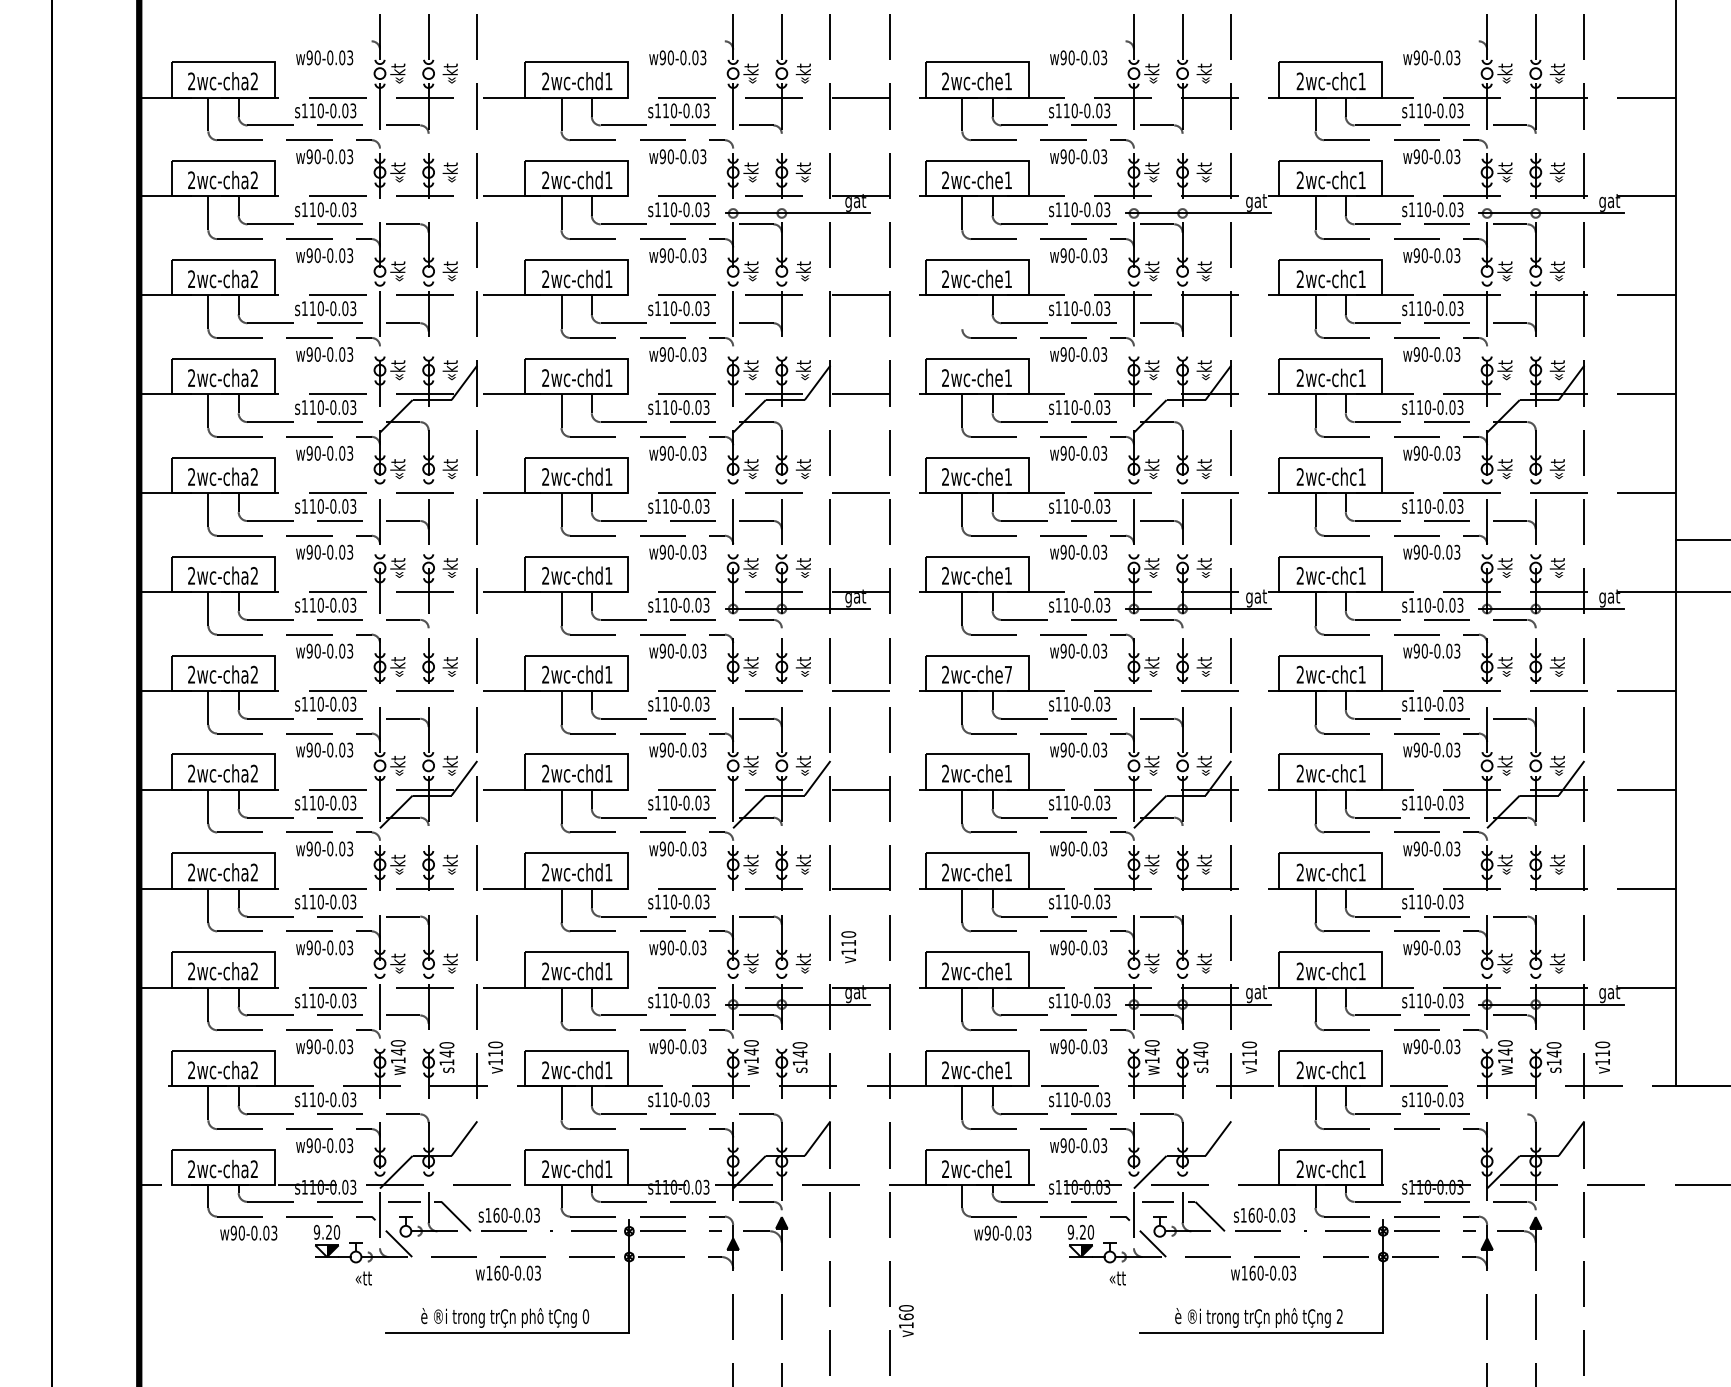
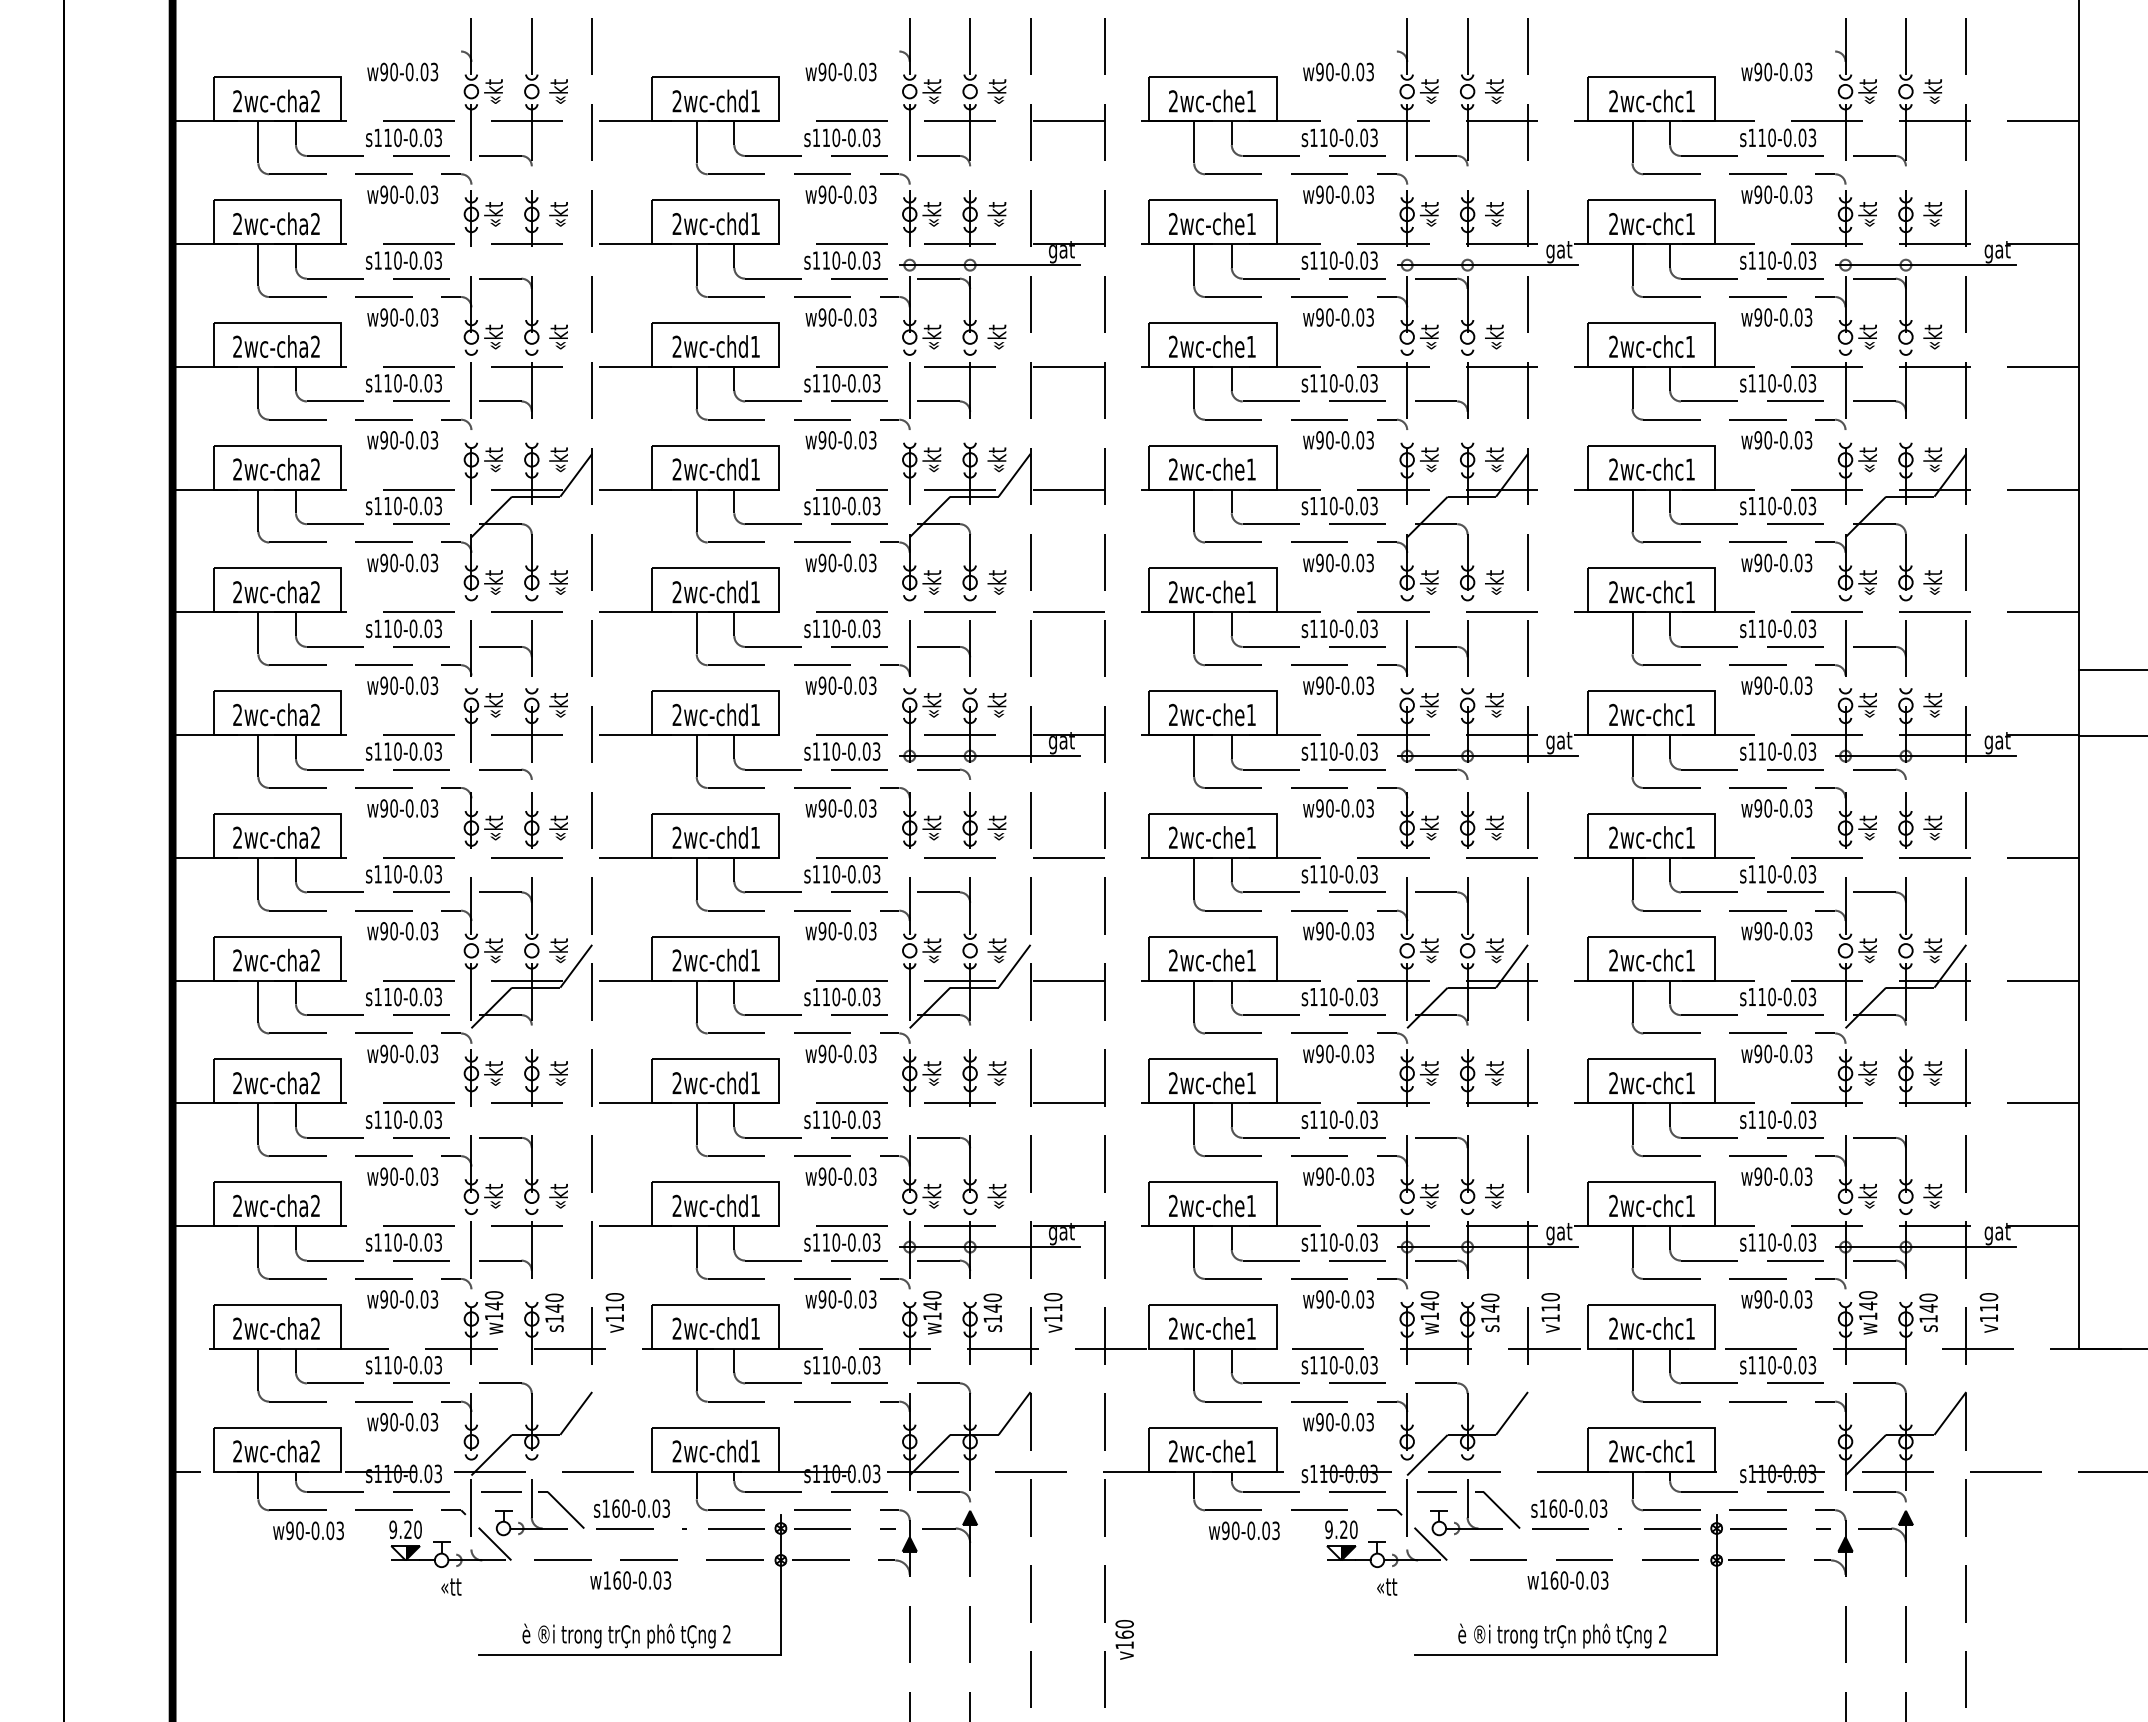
line: (962, 312) -> (1194, 387), added
text: (1008, 674) -> (1251, 837), 2wc-che7 -> 2wc-che1
text: (848, 946) -> (1053, 1312), moved
line: (1510, 1114) -> (1874, 1383), added
text: (585, 1316) -> (726, 1634), 0 -> 2

